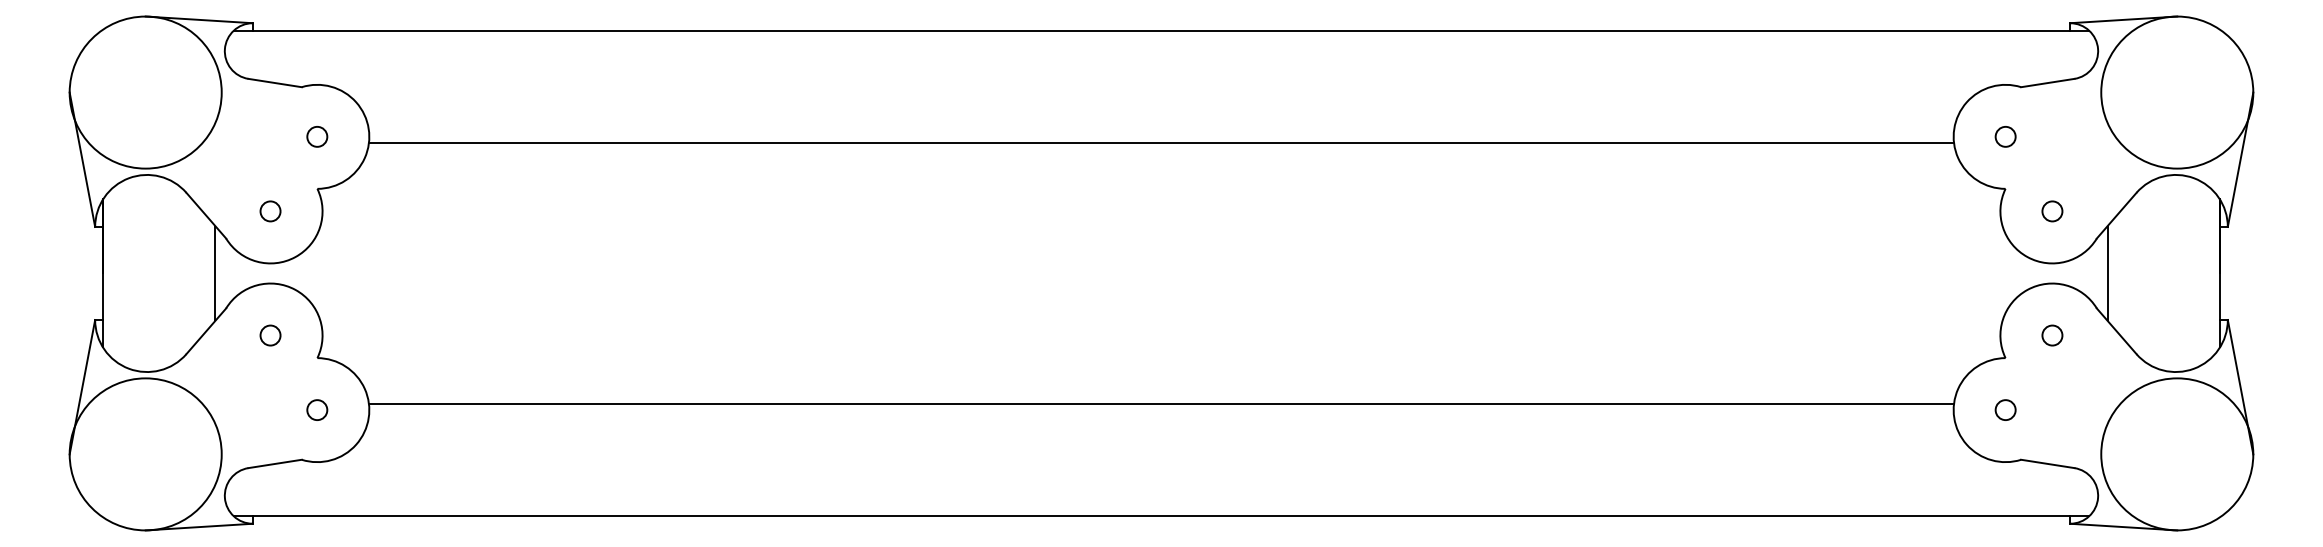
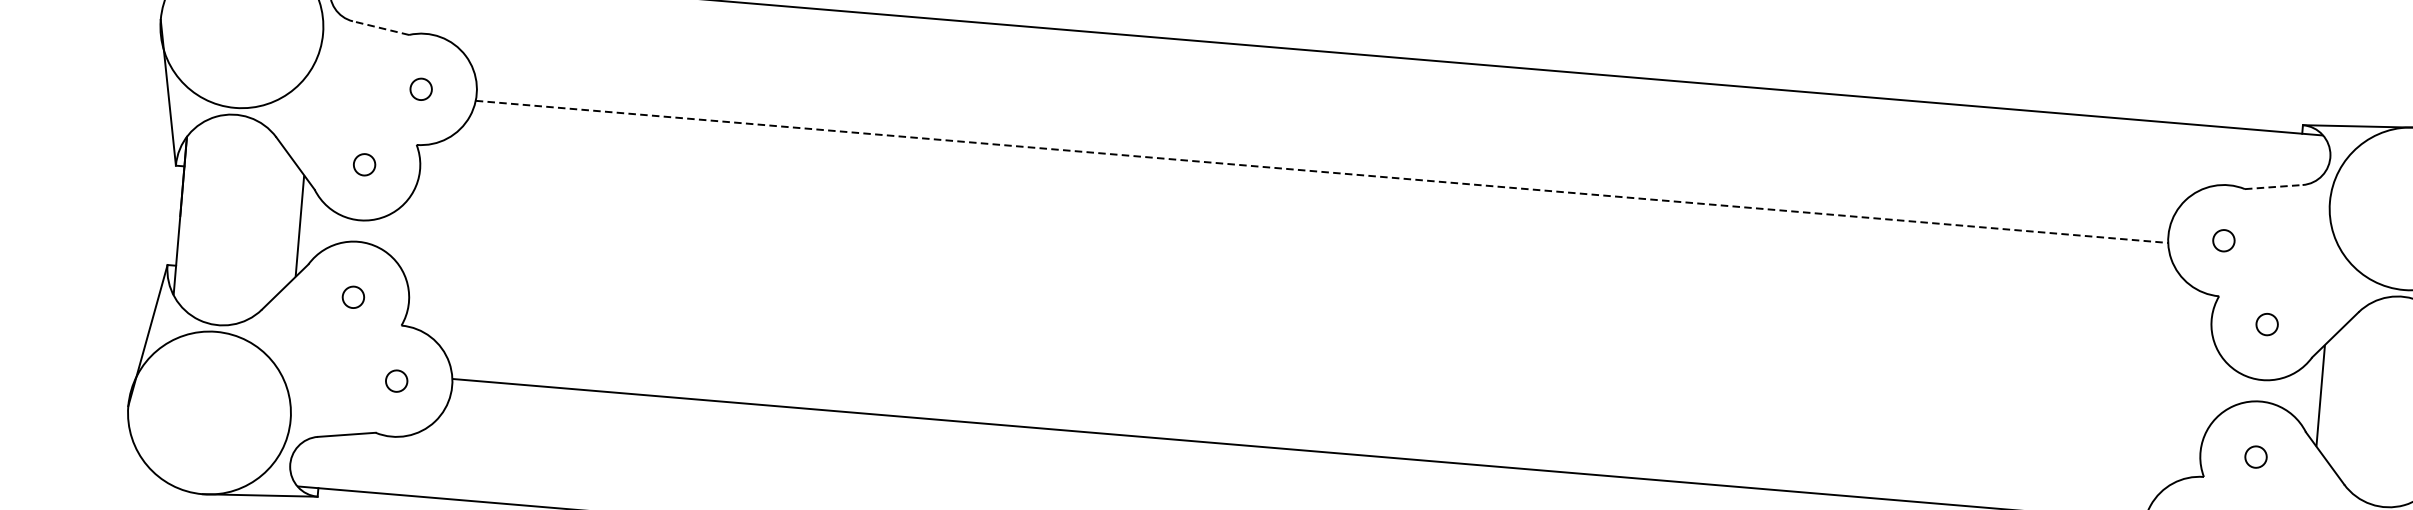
line: (275, 83) -> (381, 28), solid -> dashed
line: (2047, 83) -> (2273, 187), solid -> dashed
line: (1161, 143) -> (1321, 172), solid -> dashed

